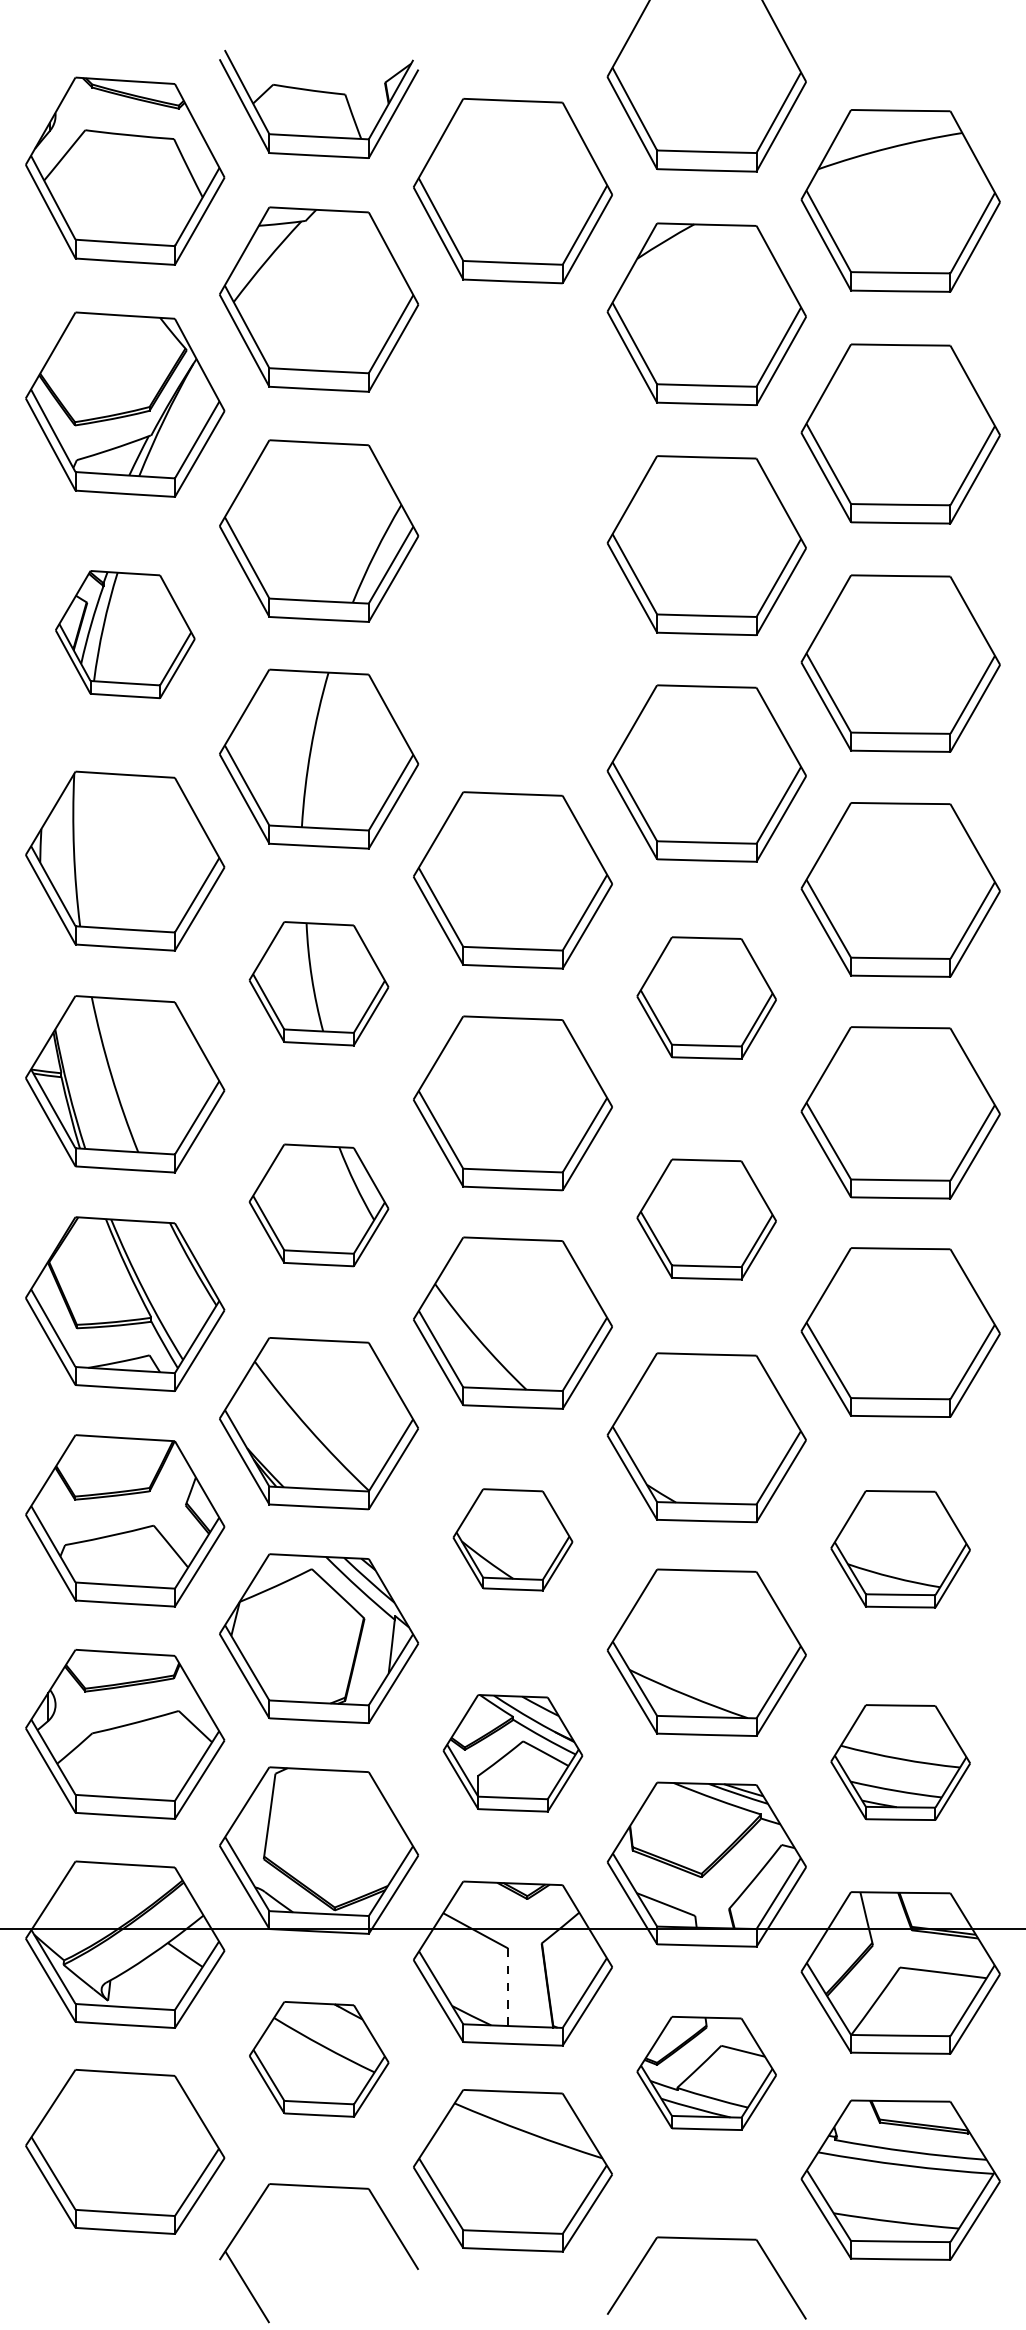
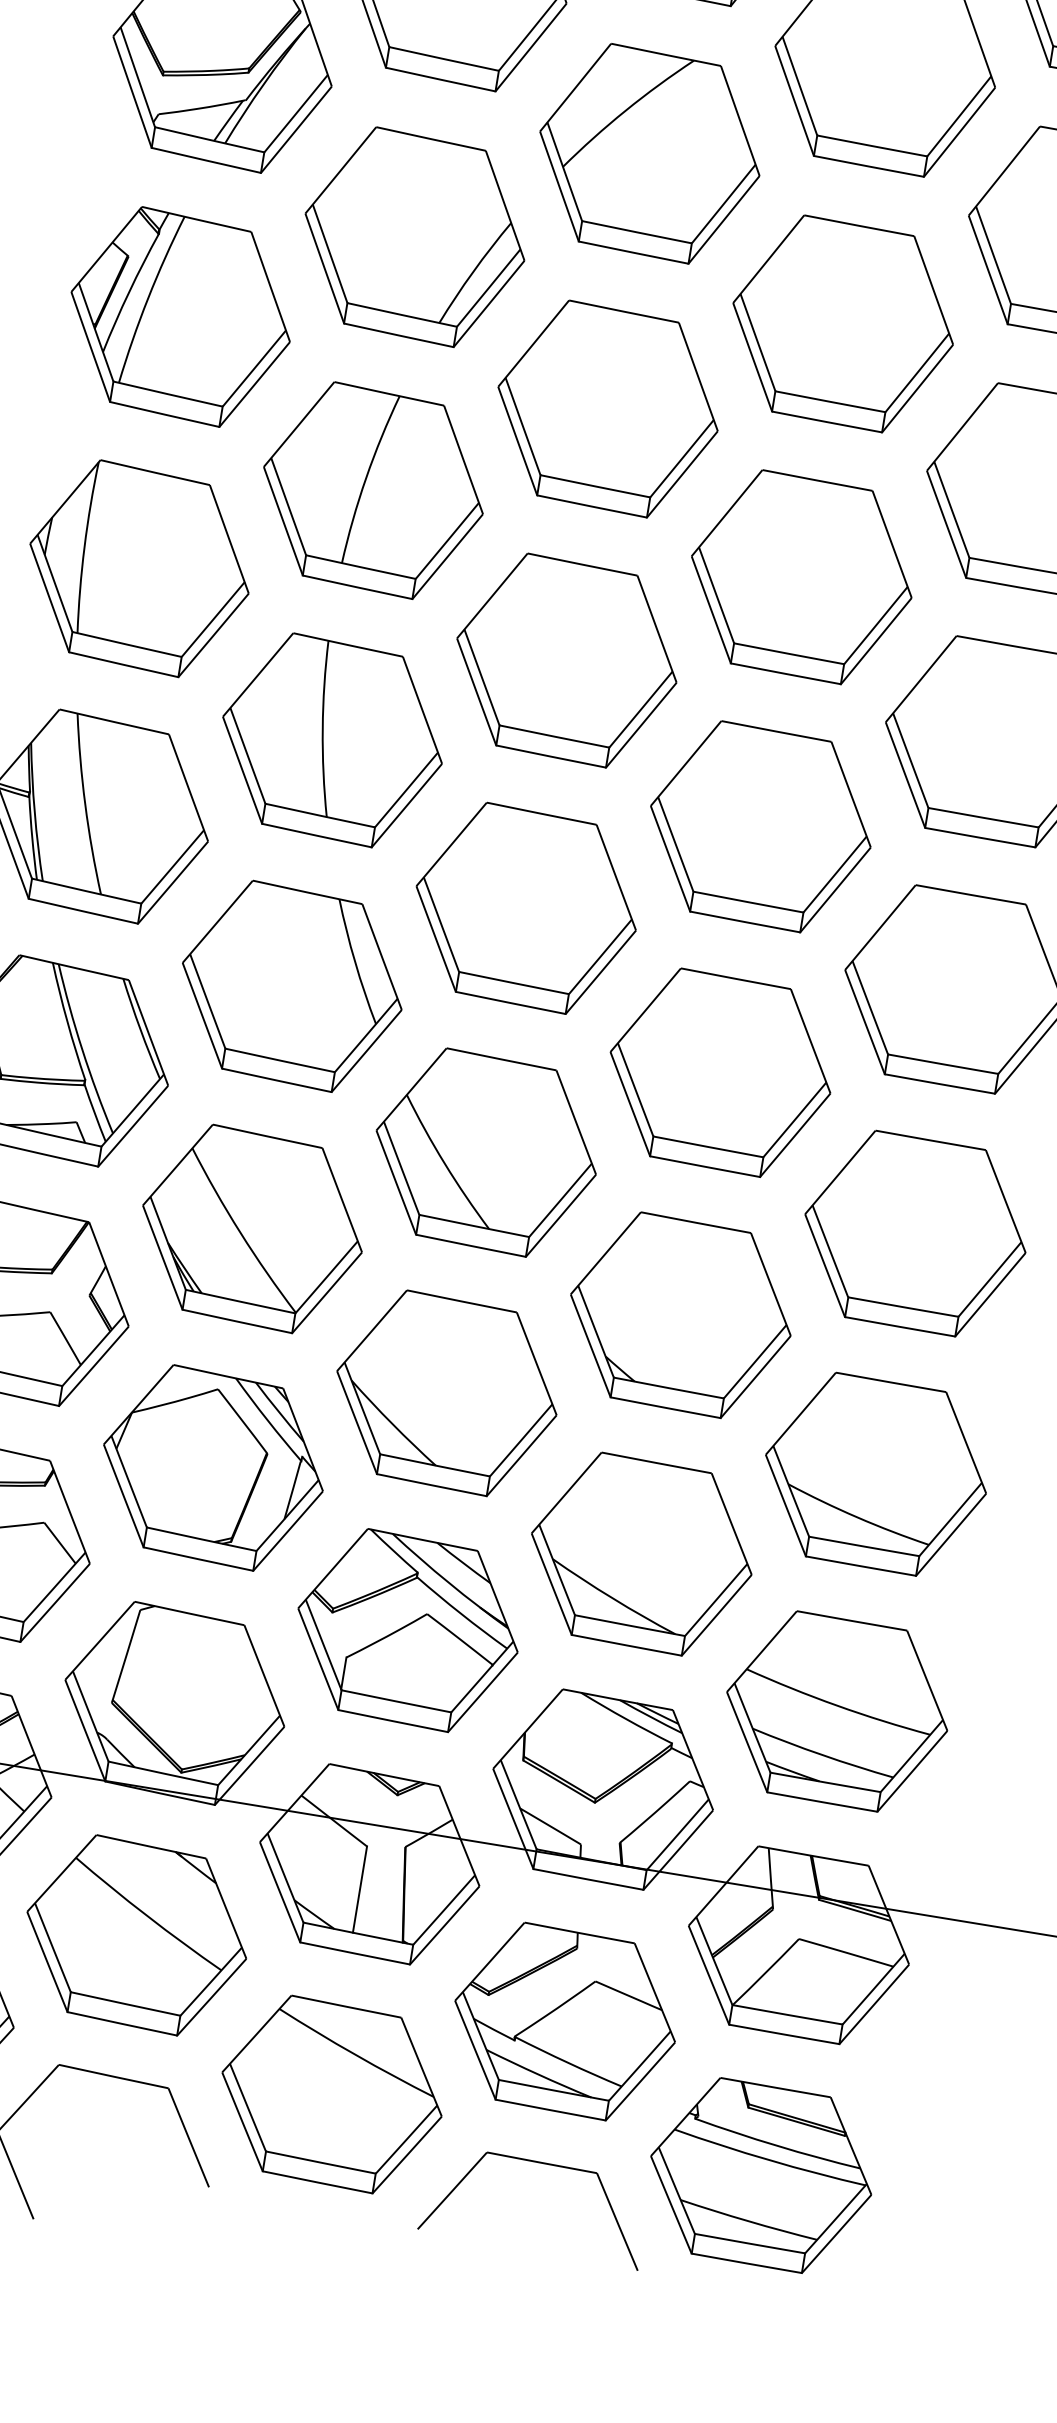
part: (512, 423) -> (649, 152), added
part: (125, 634) -> (181, 316), size x1.43
part: (512, 653) -> (607, 408), added
part: (318, 983) -> (331, 739), size x1.43
part: (706, 997) -> (760, 825), size x1.43
part: (318, 1205) -> (291, 986), size x1.43
part: (706, 1219) -> (720, 1072), size x1.43
part: (512, 1539) -> (446, 1392), size x1.67
part: (900, 1549) -> (875, 1474), size x1.43
part: (512, 1753) -> (407, 1630), size x1.43
part: (900, 1762) -> (836, 1711), size x1.43
line: (508, 1987) -> (360, 1889), dashed -> solid
part: (319, 2059) -> (137, 1935), size x1.43
part: (706, 2073) -> (564, 2021), size x1.43
part: (706, 2239) -> (541, 2163), moved

